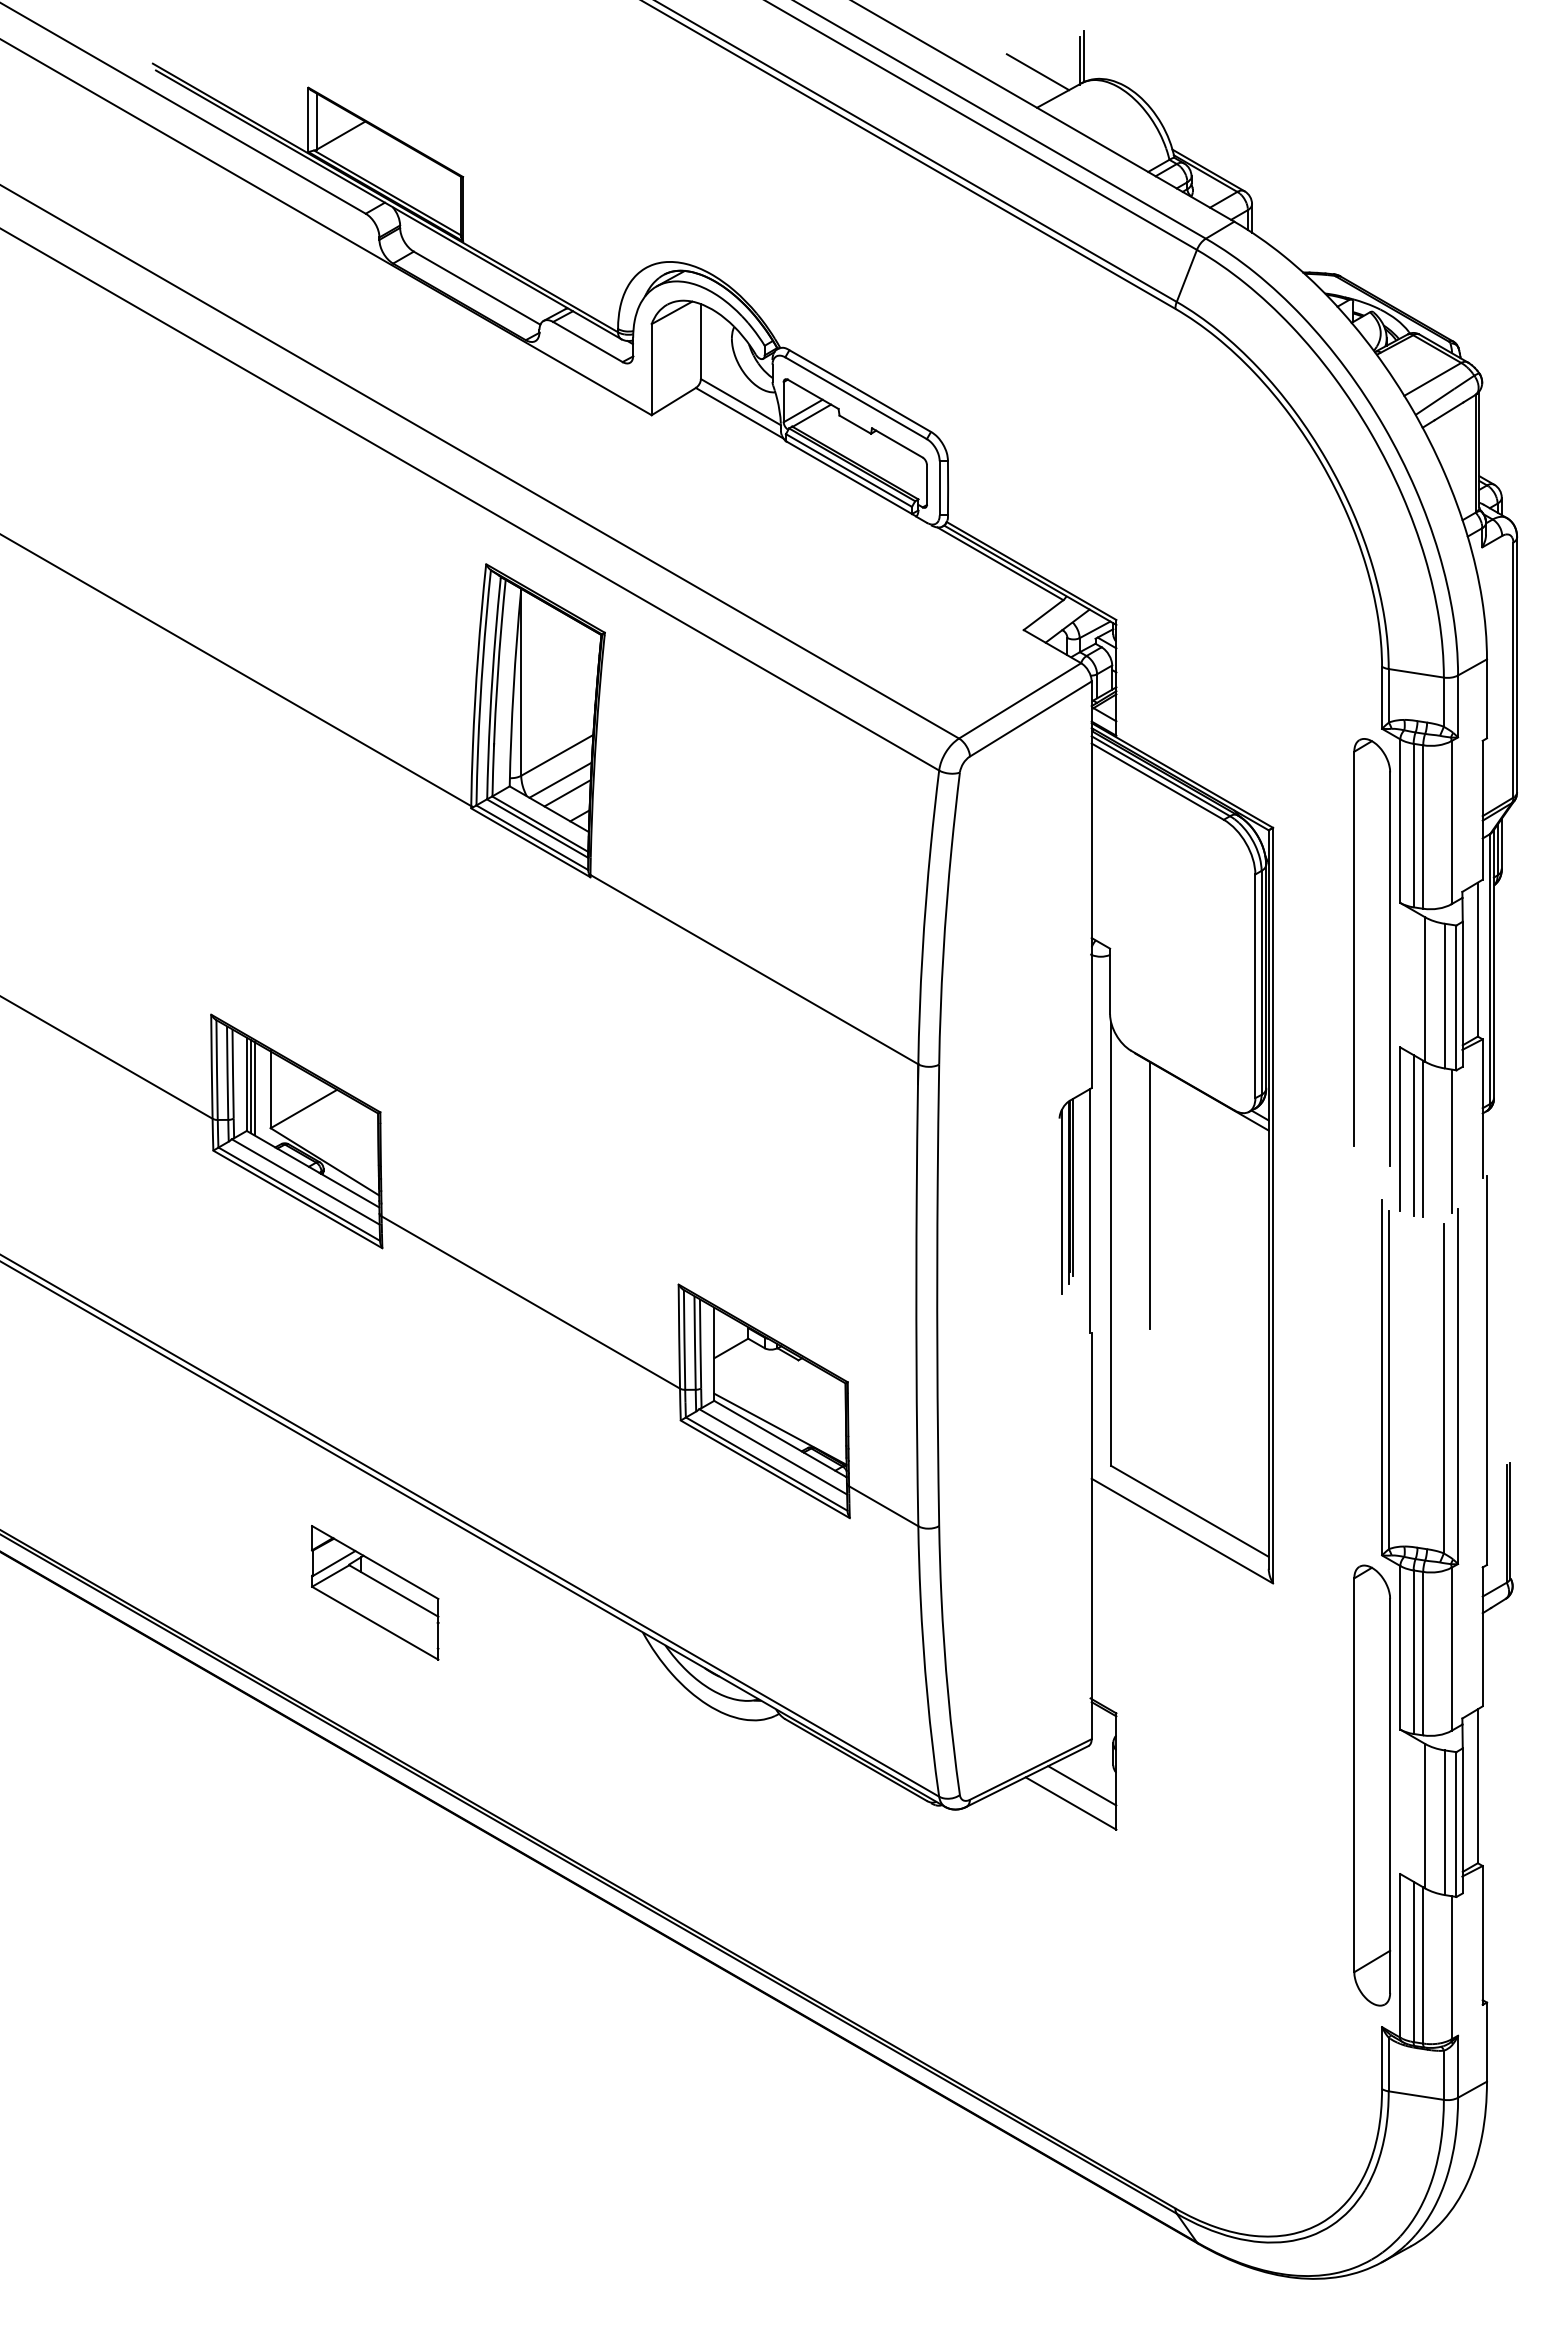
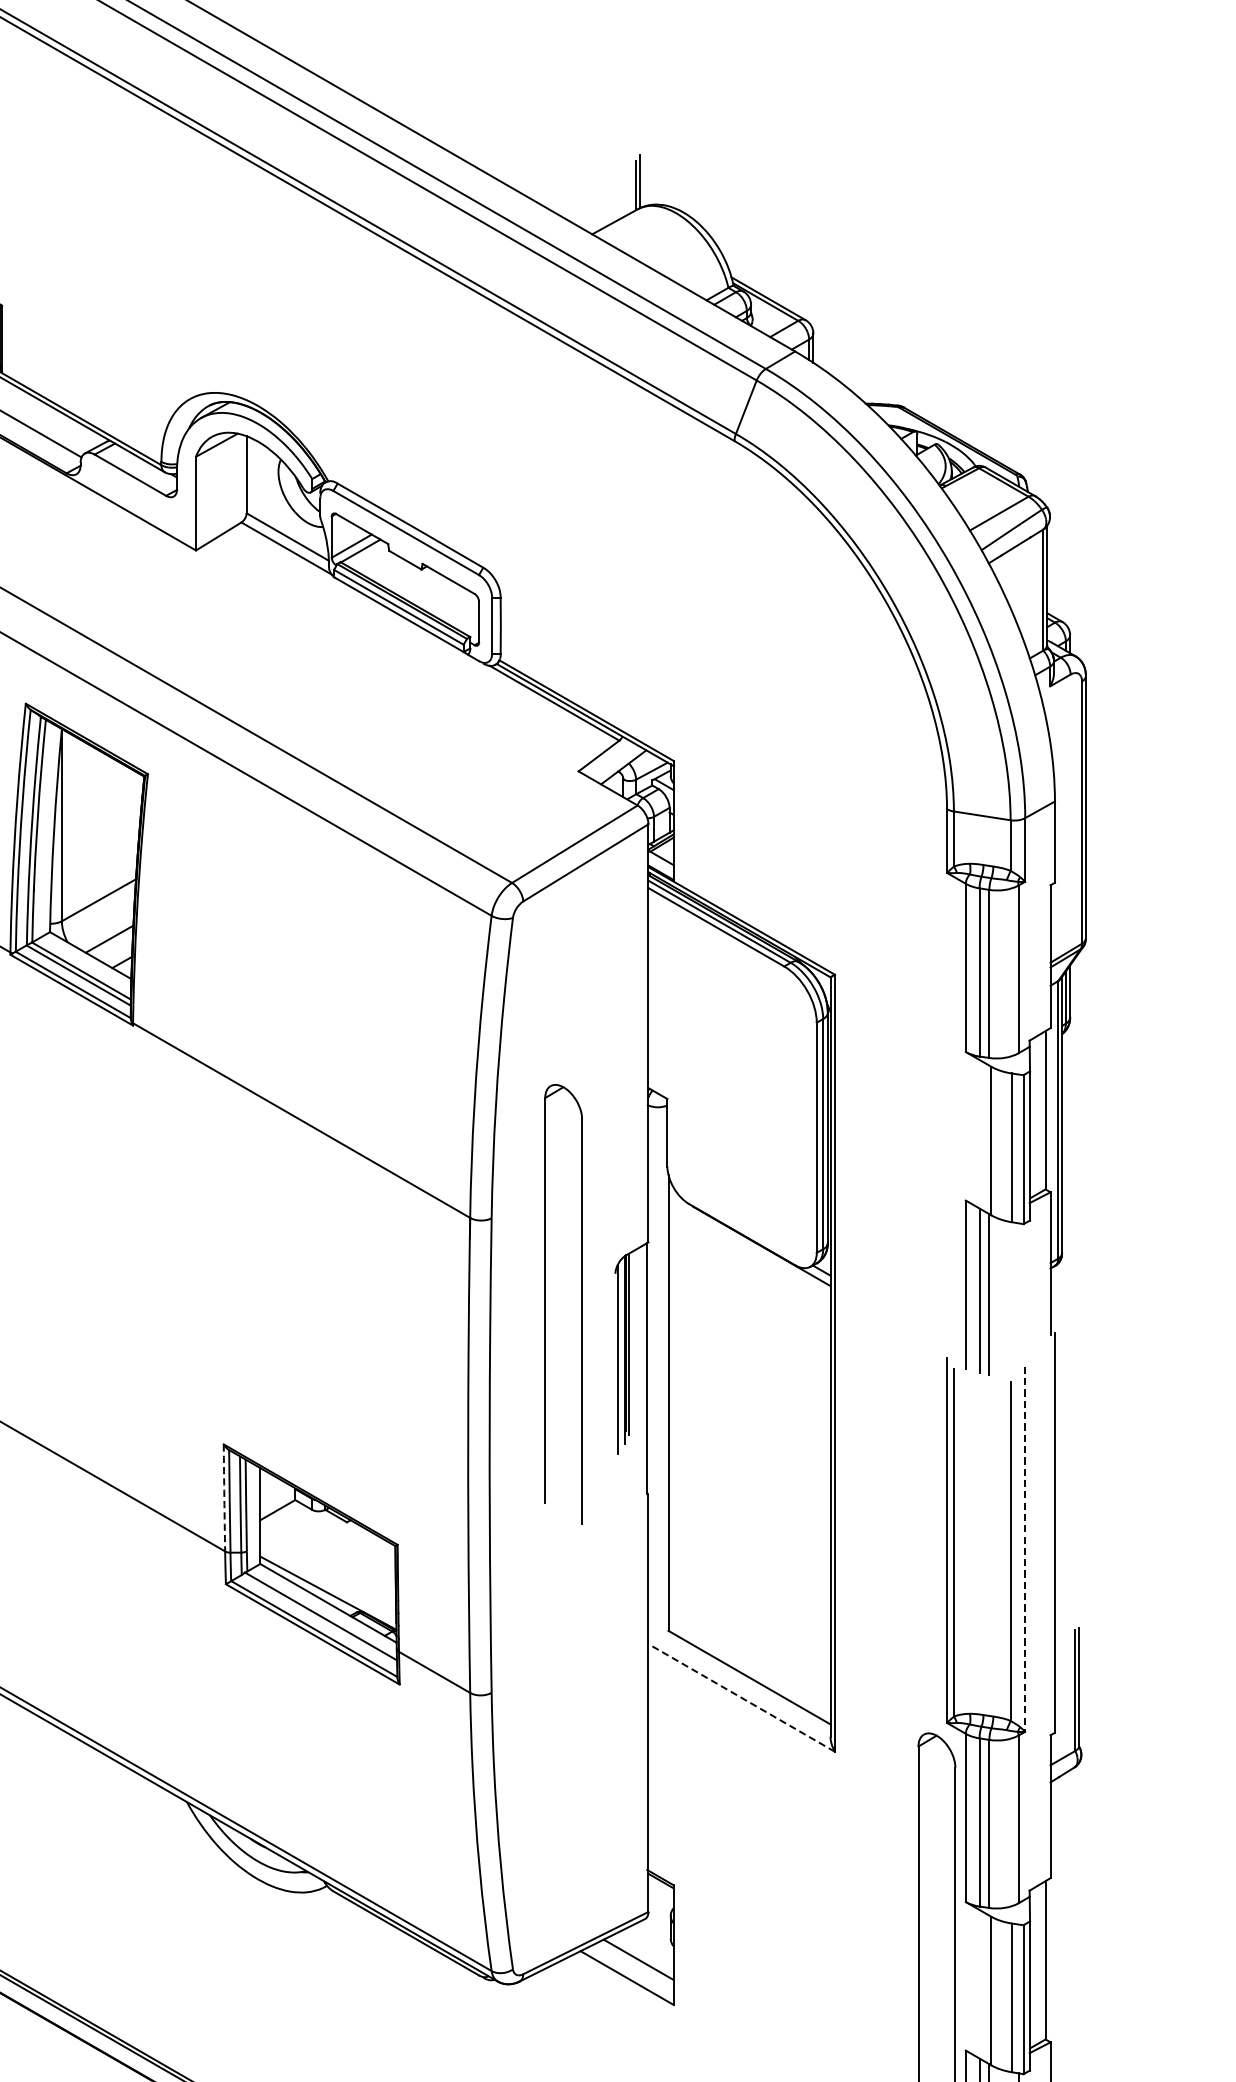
line: (1037, 72) -> (592, 198), removed
line: (560, 779) -> (102, 925), removed
part: (1354, 952) -> (545, 1304), moved
line: (1451, 1140) -> (1018, 1296), removed
line: (1150, 1195) -> (708, 1352), removed
arc: (679, 1336) -> (224, 1497), solid -> dashed
line: (1458, 1387) -> (1025, 1550), solid -> dashed
line: (1182, 1531) -> (741, 1698), solid -> dashed

